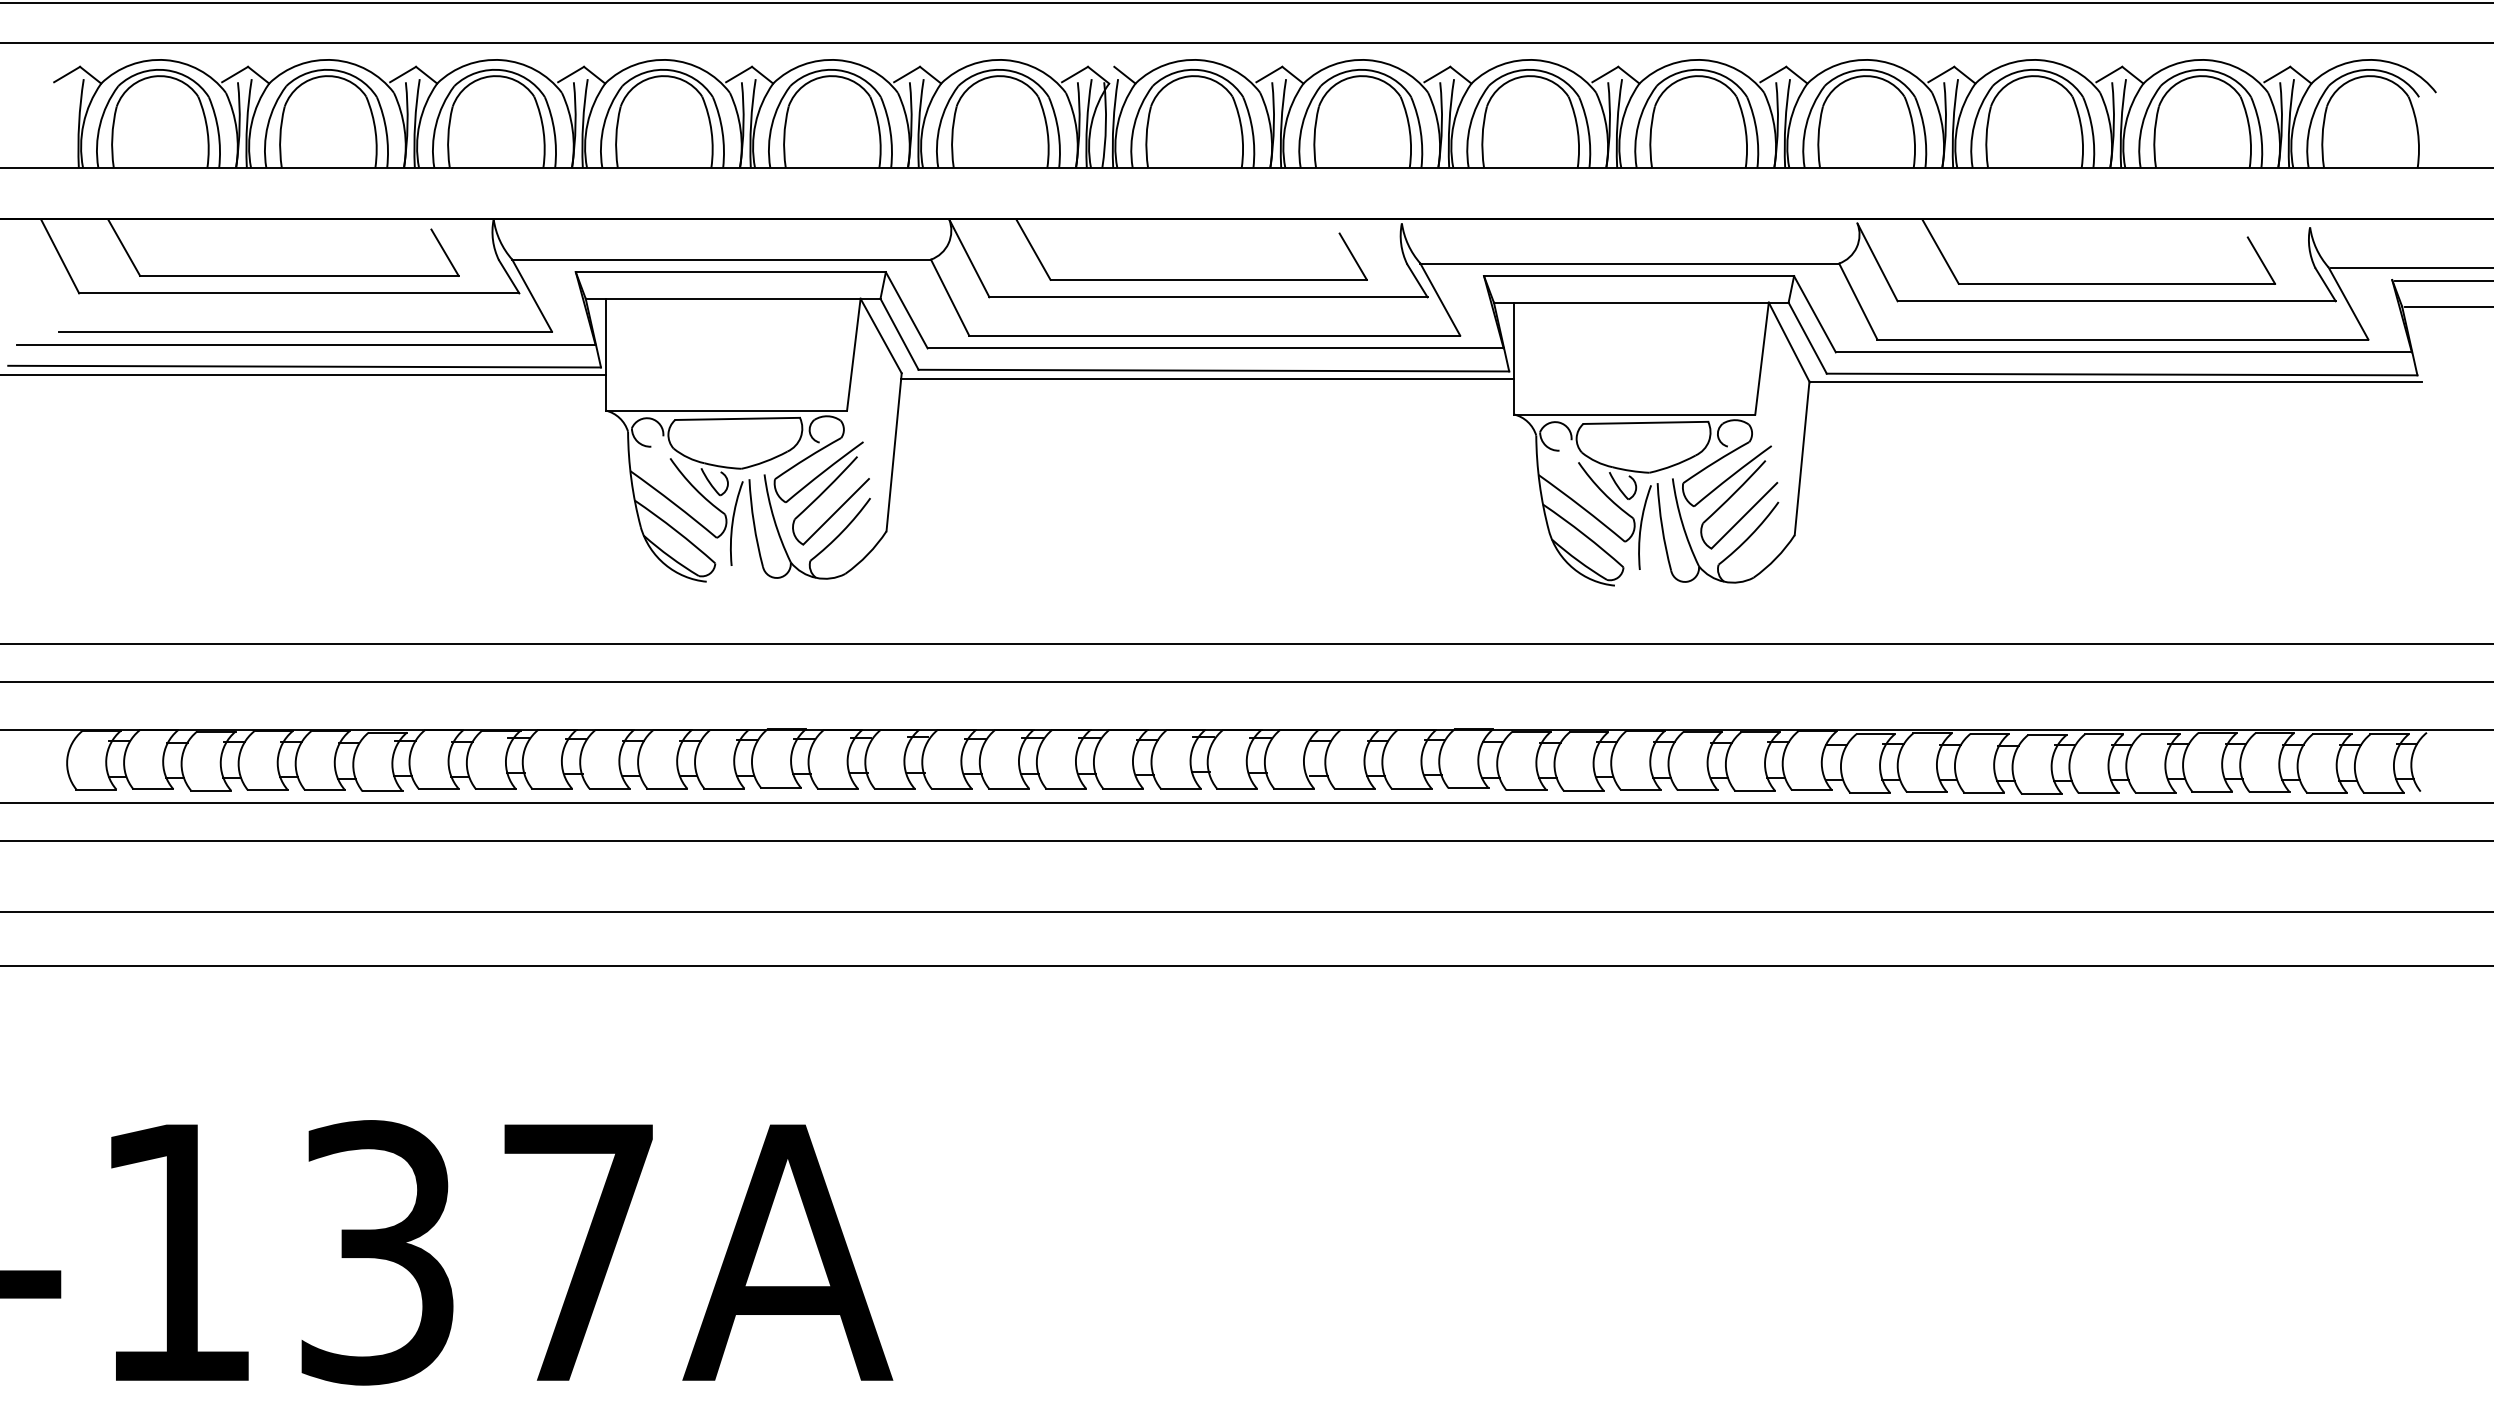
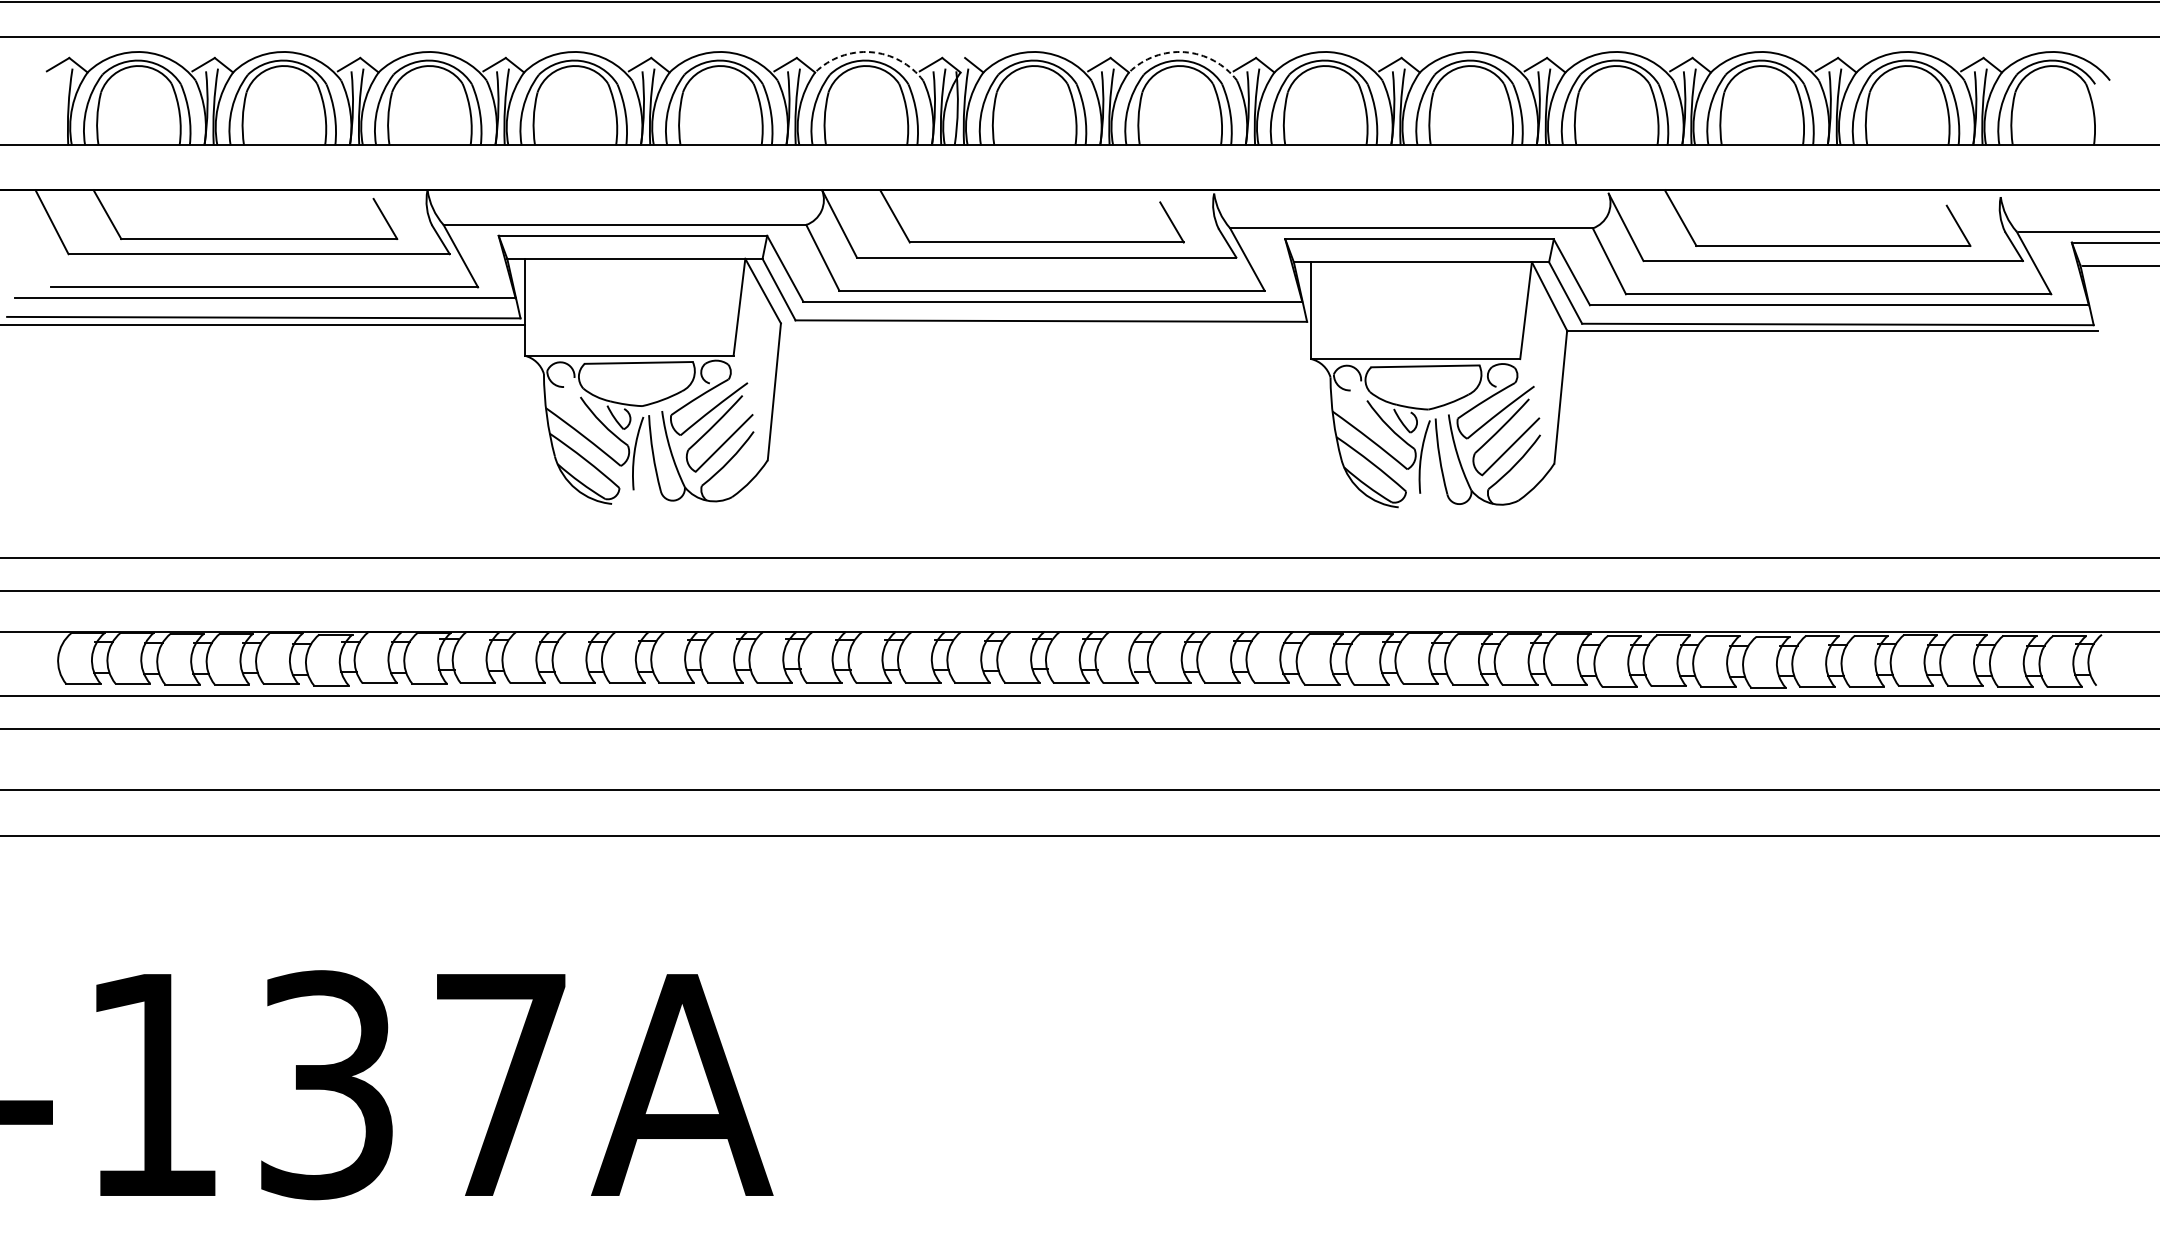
arc: (1005, 60) -> (870, 52), solid -> dashed
arc: (1368, 60) -> (1185, 52), solid -> dashed
line: (1207, 378) -> (1045, 327), removed

